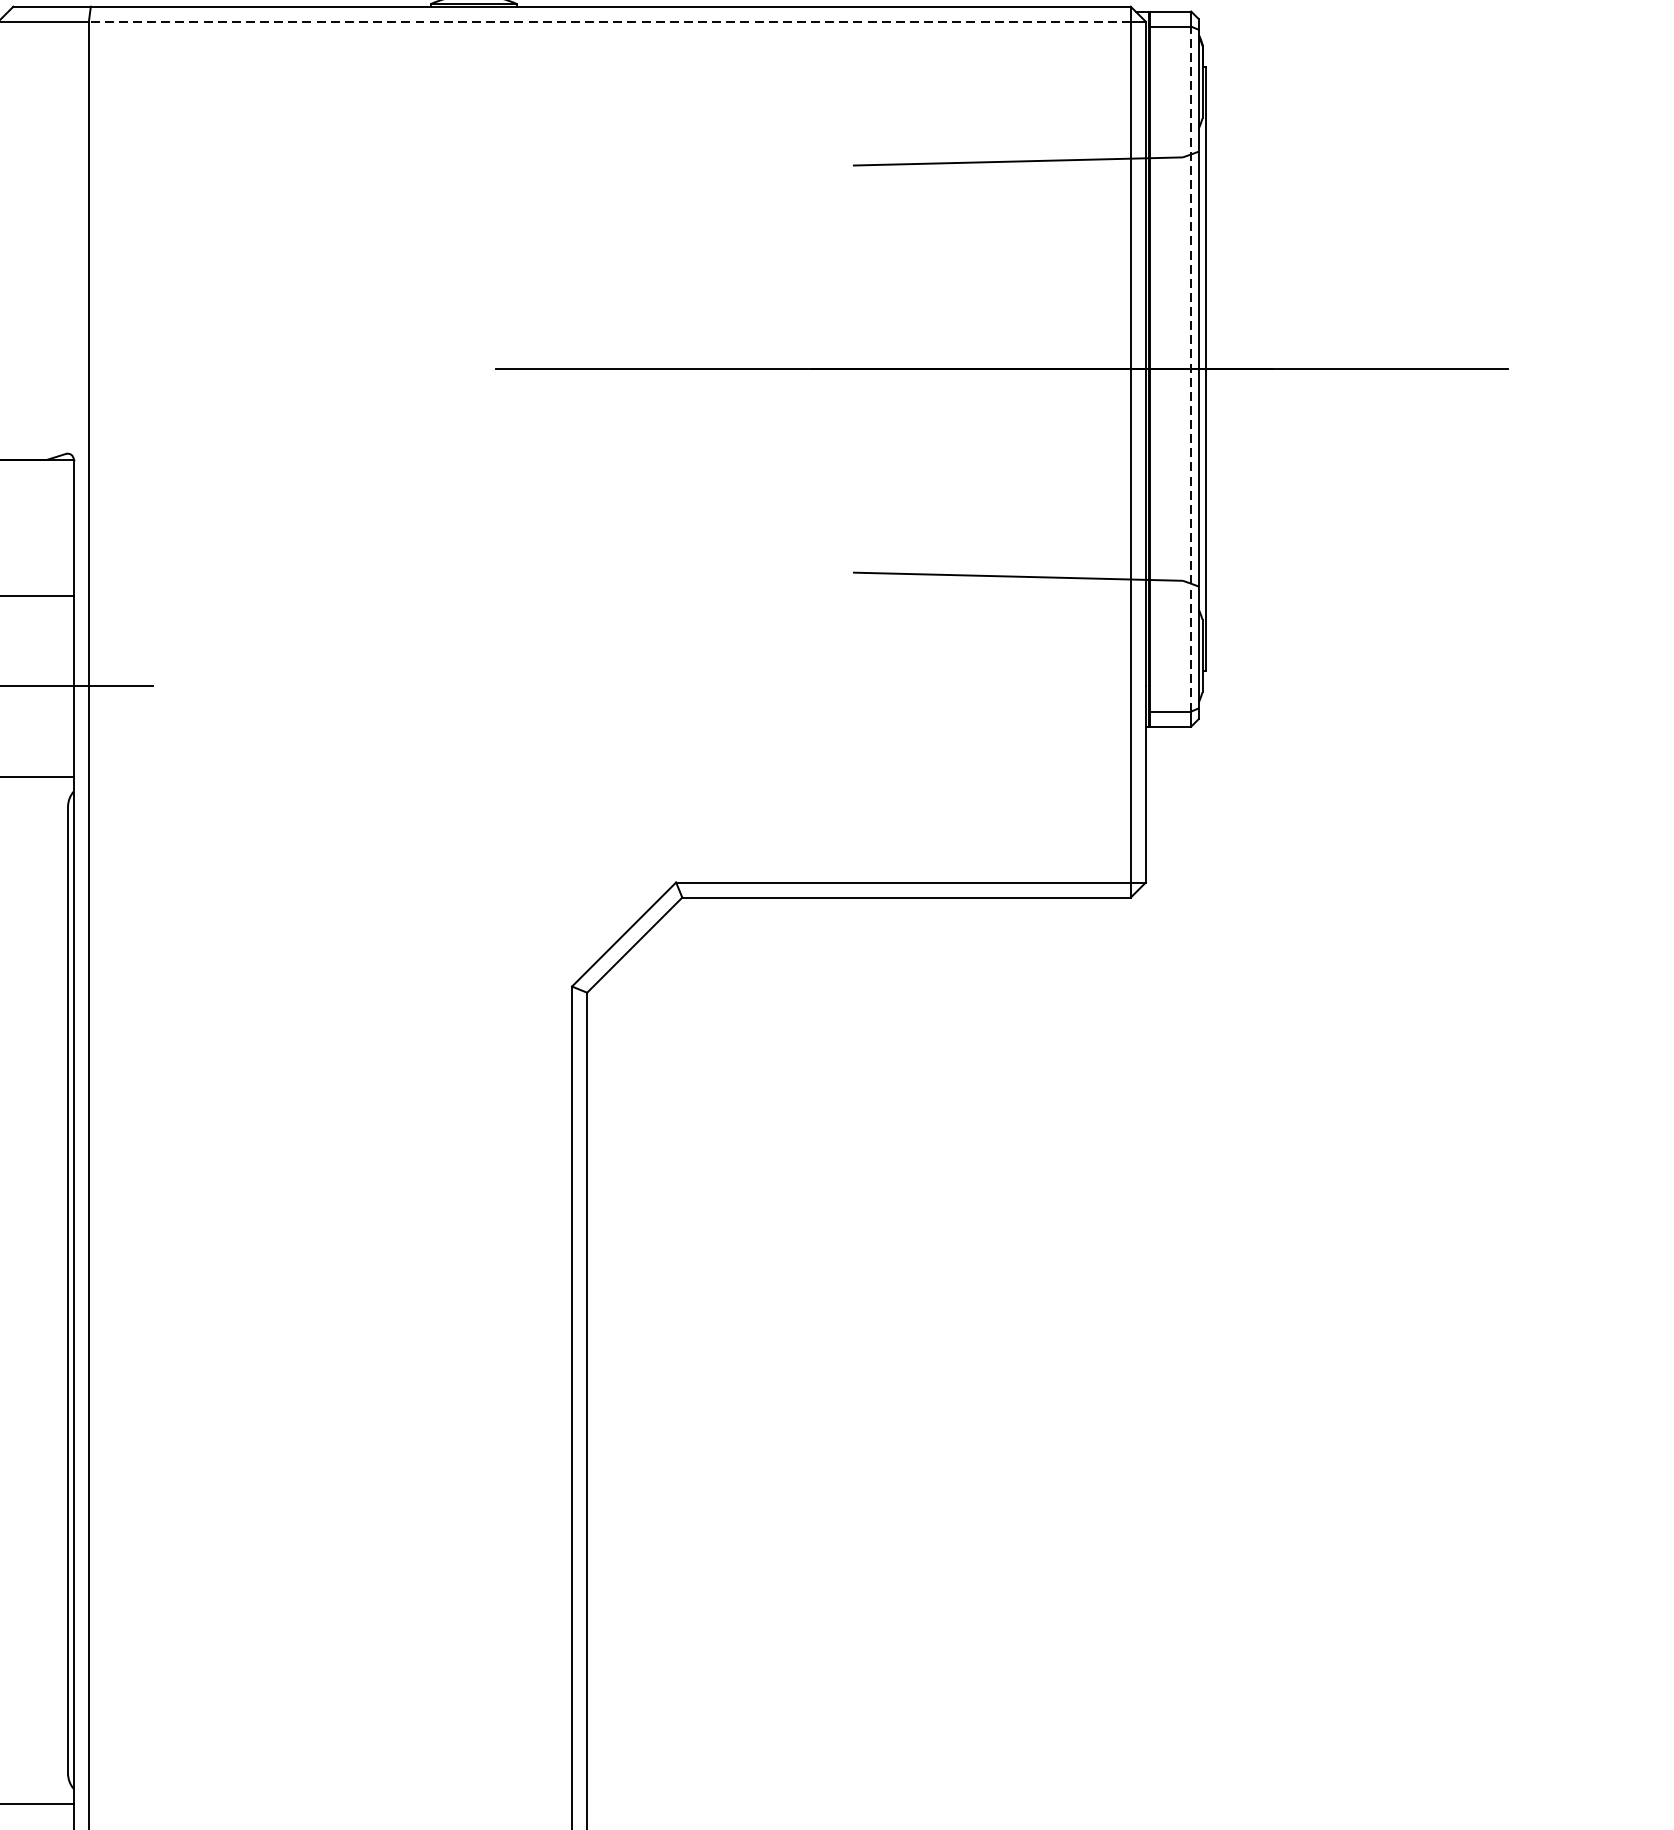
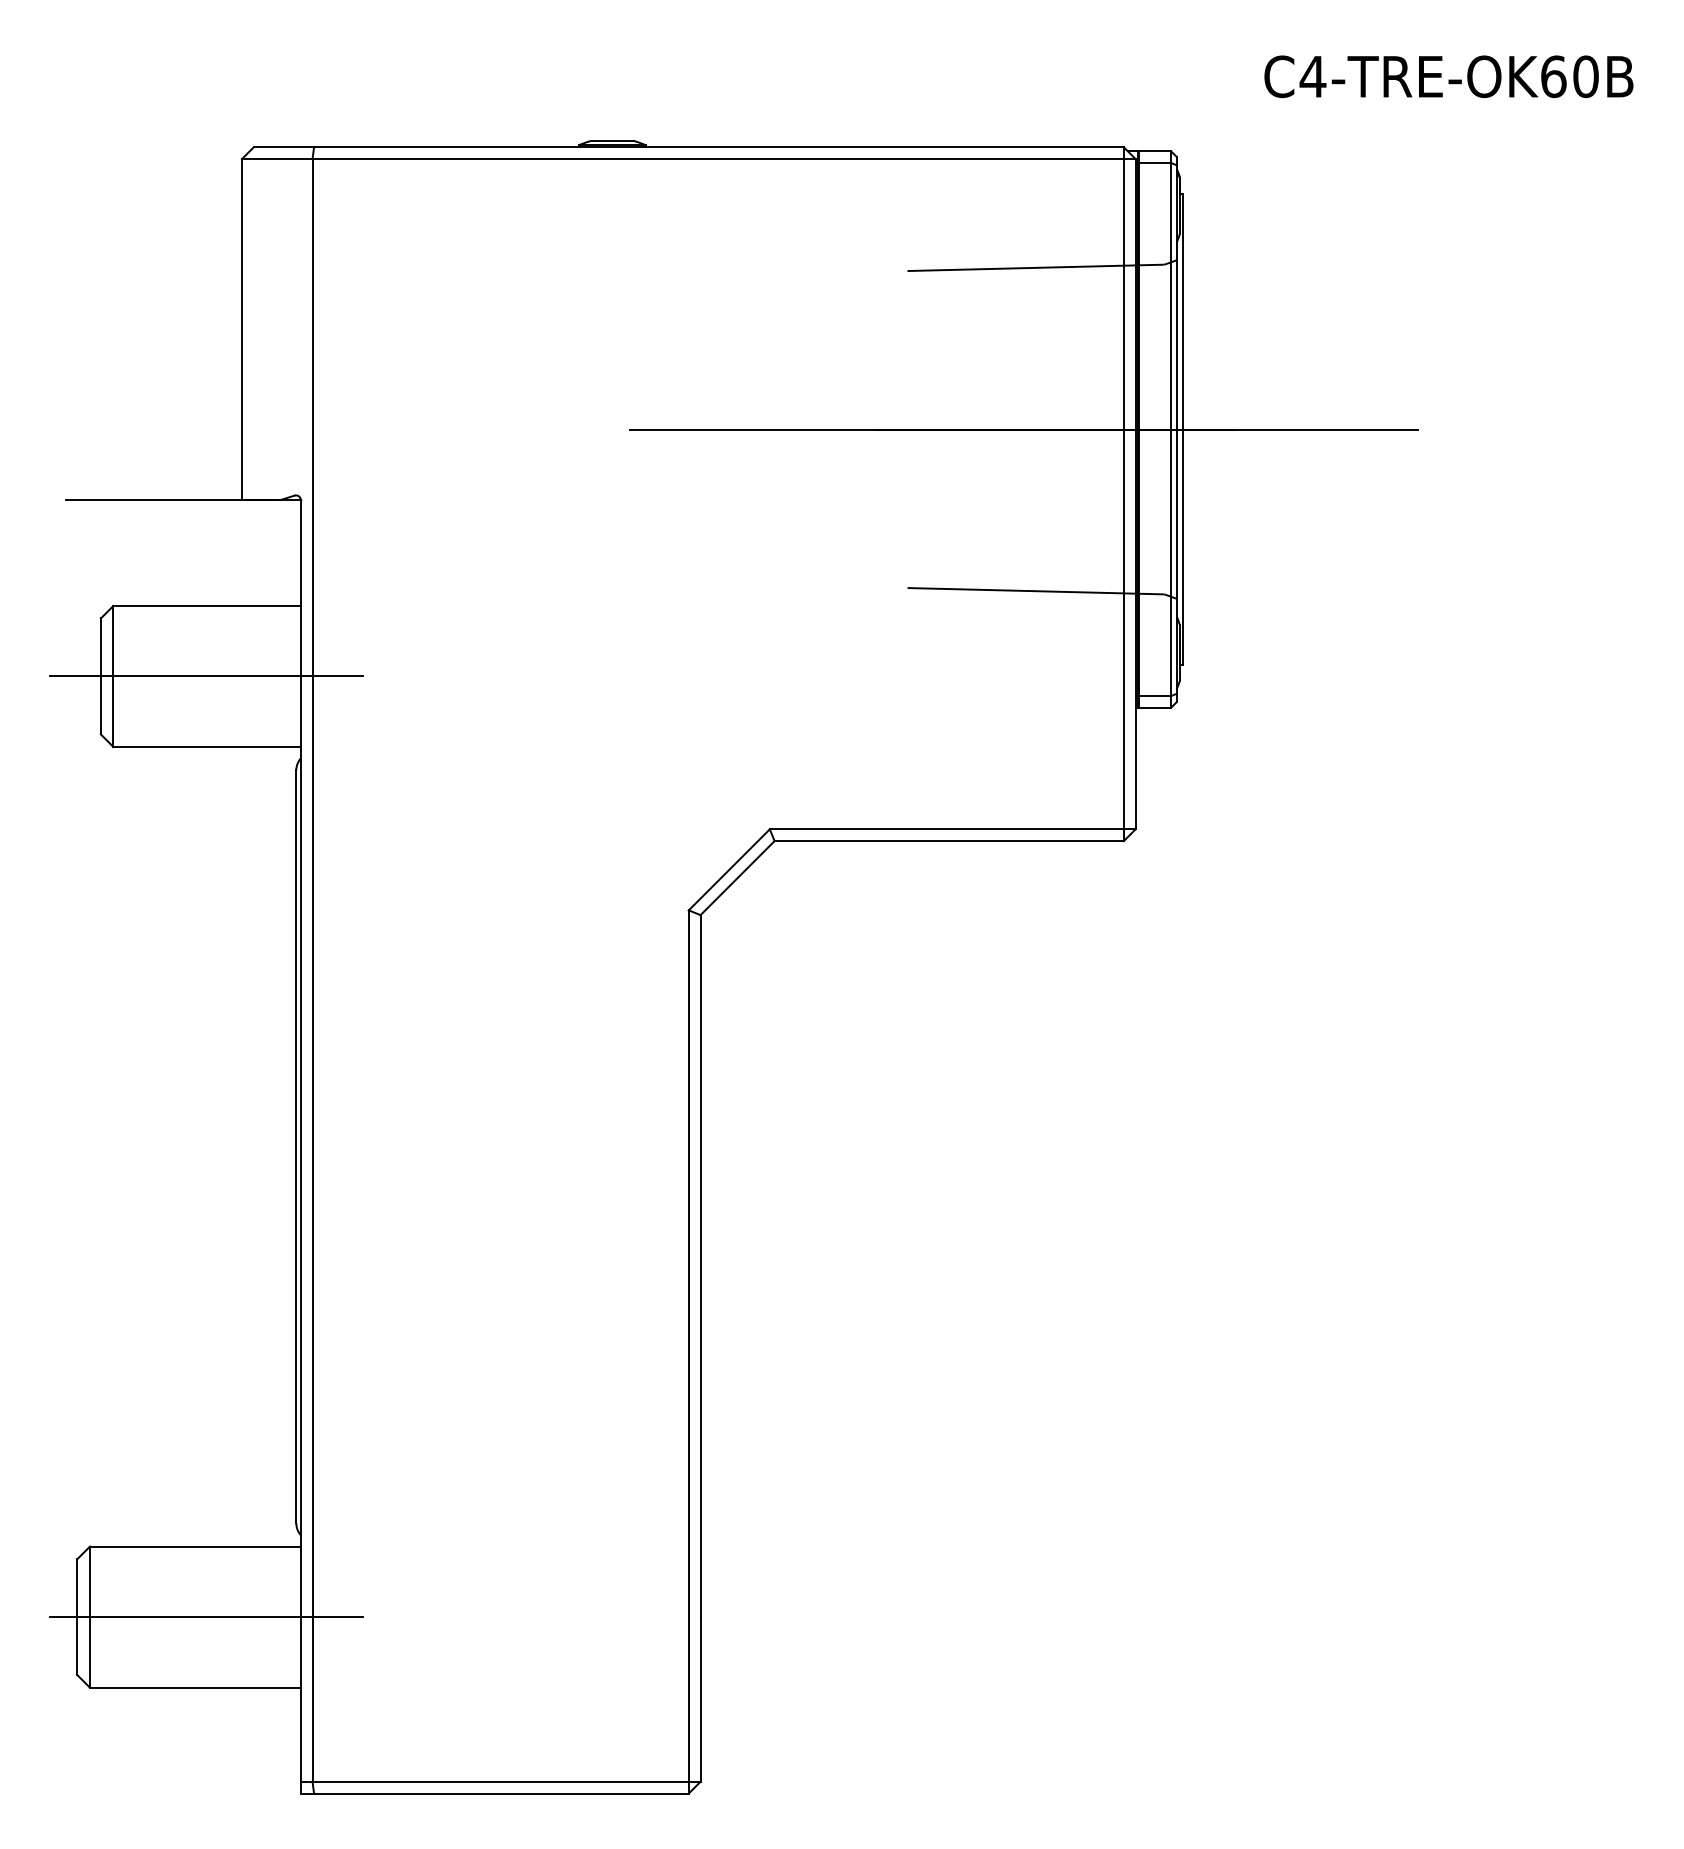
line: (610, 22) -> (718, 159), dashed -> solid
line: (1190, 369) -> (1170, 429), dashed -> solid

